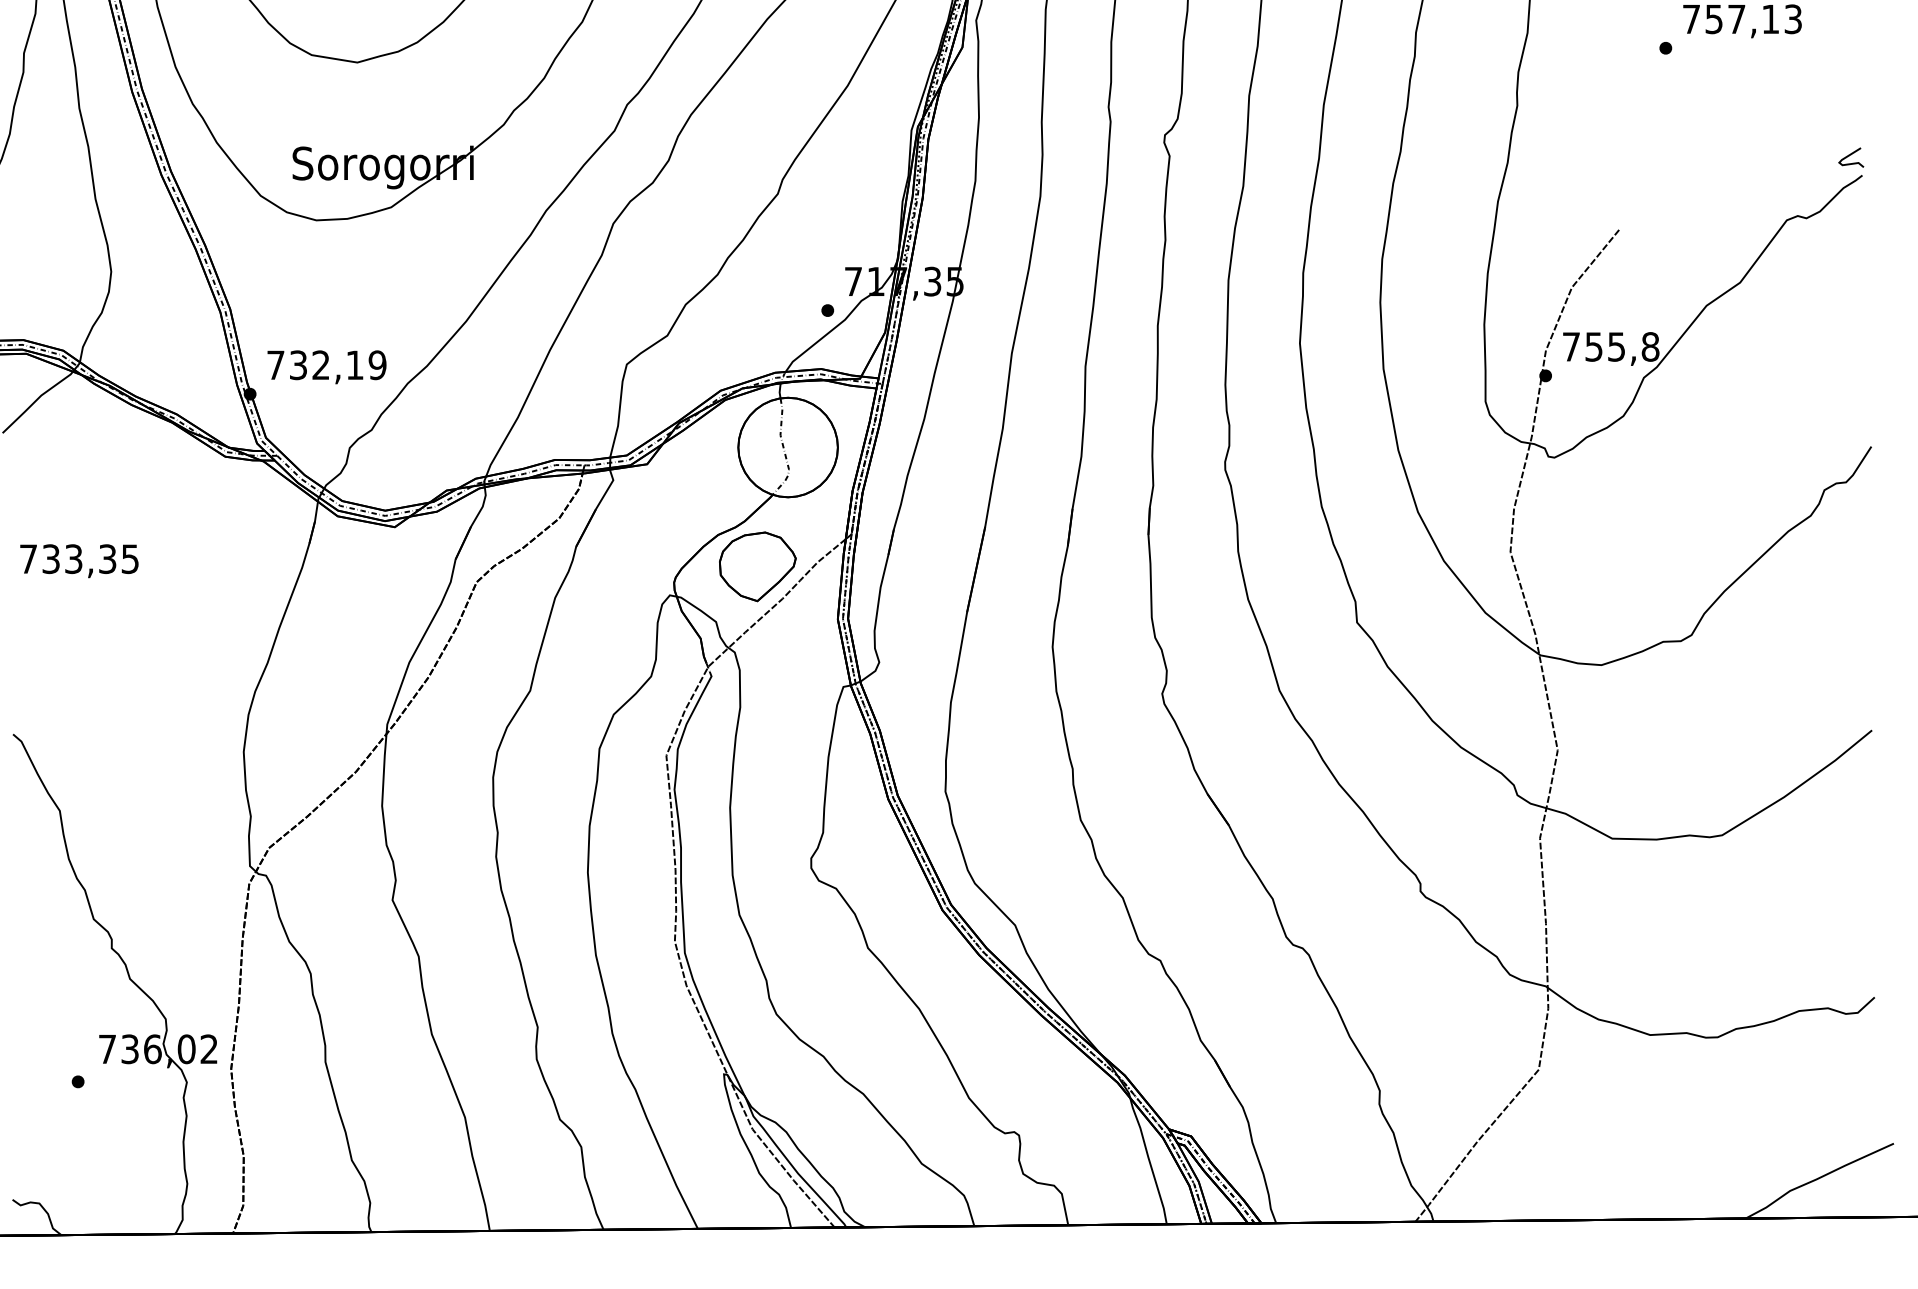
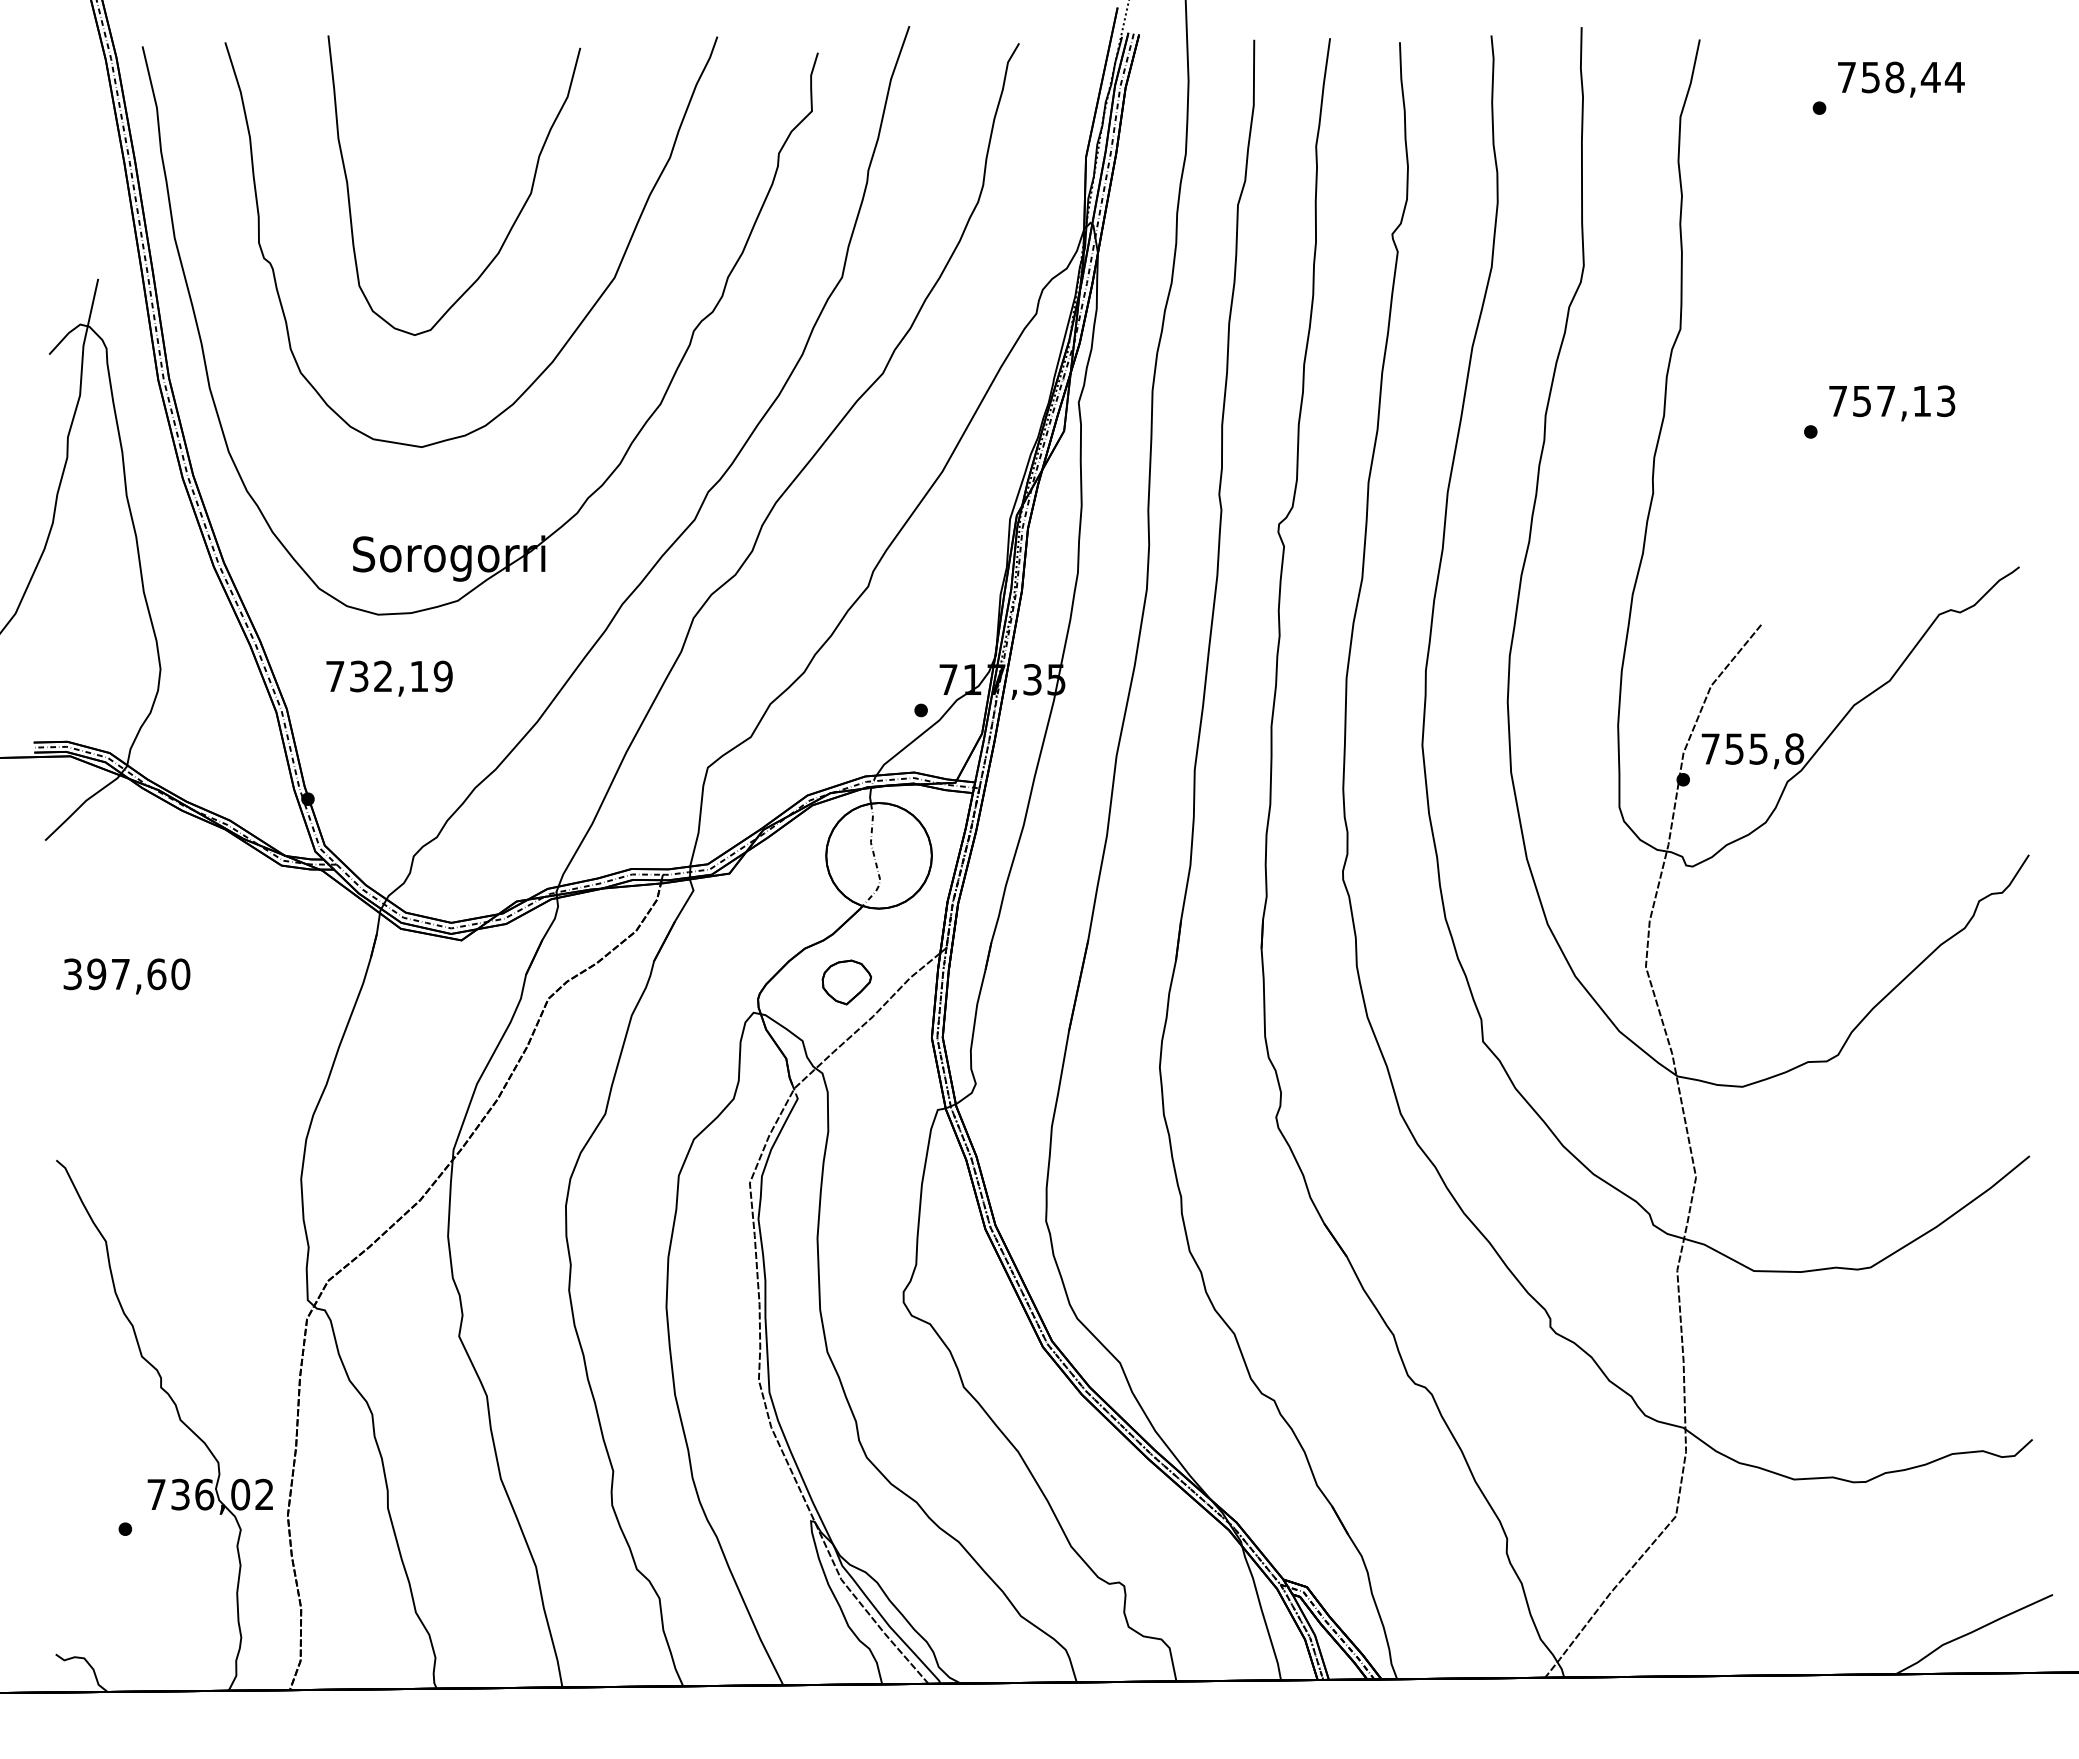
curve: (1850, 156) -> (2006, 546), removed
text: (326, 367) -> (389, 678), moved
text: (79, 559) -> (126, 974), 733,35 -> 397,60
part: (757, 566) -> (846, 982), size x0.6

